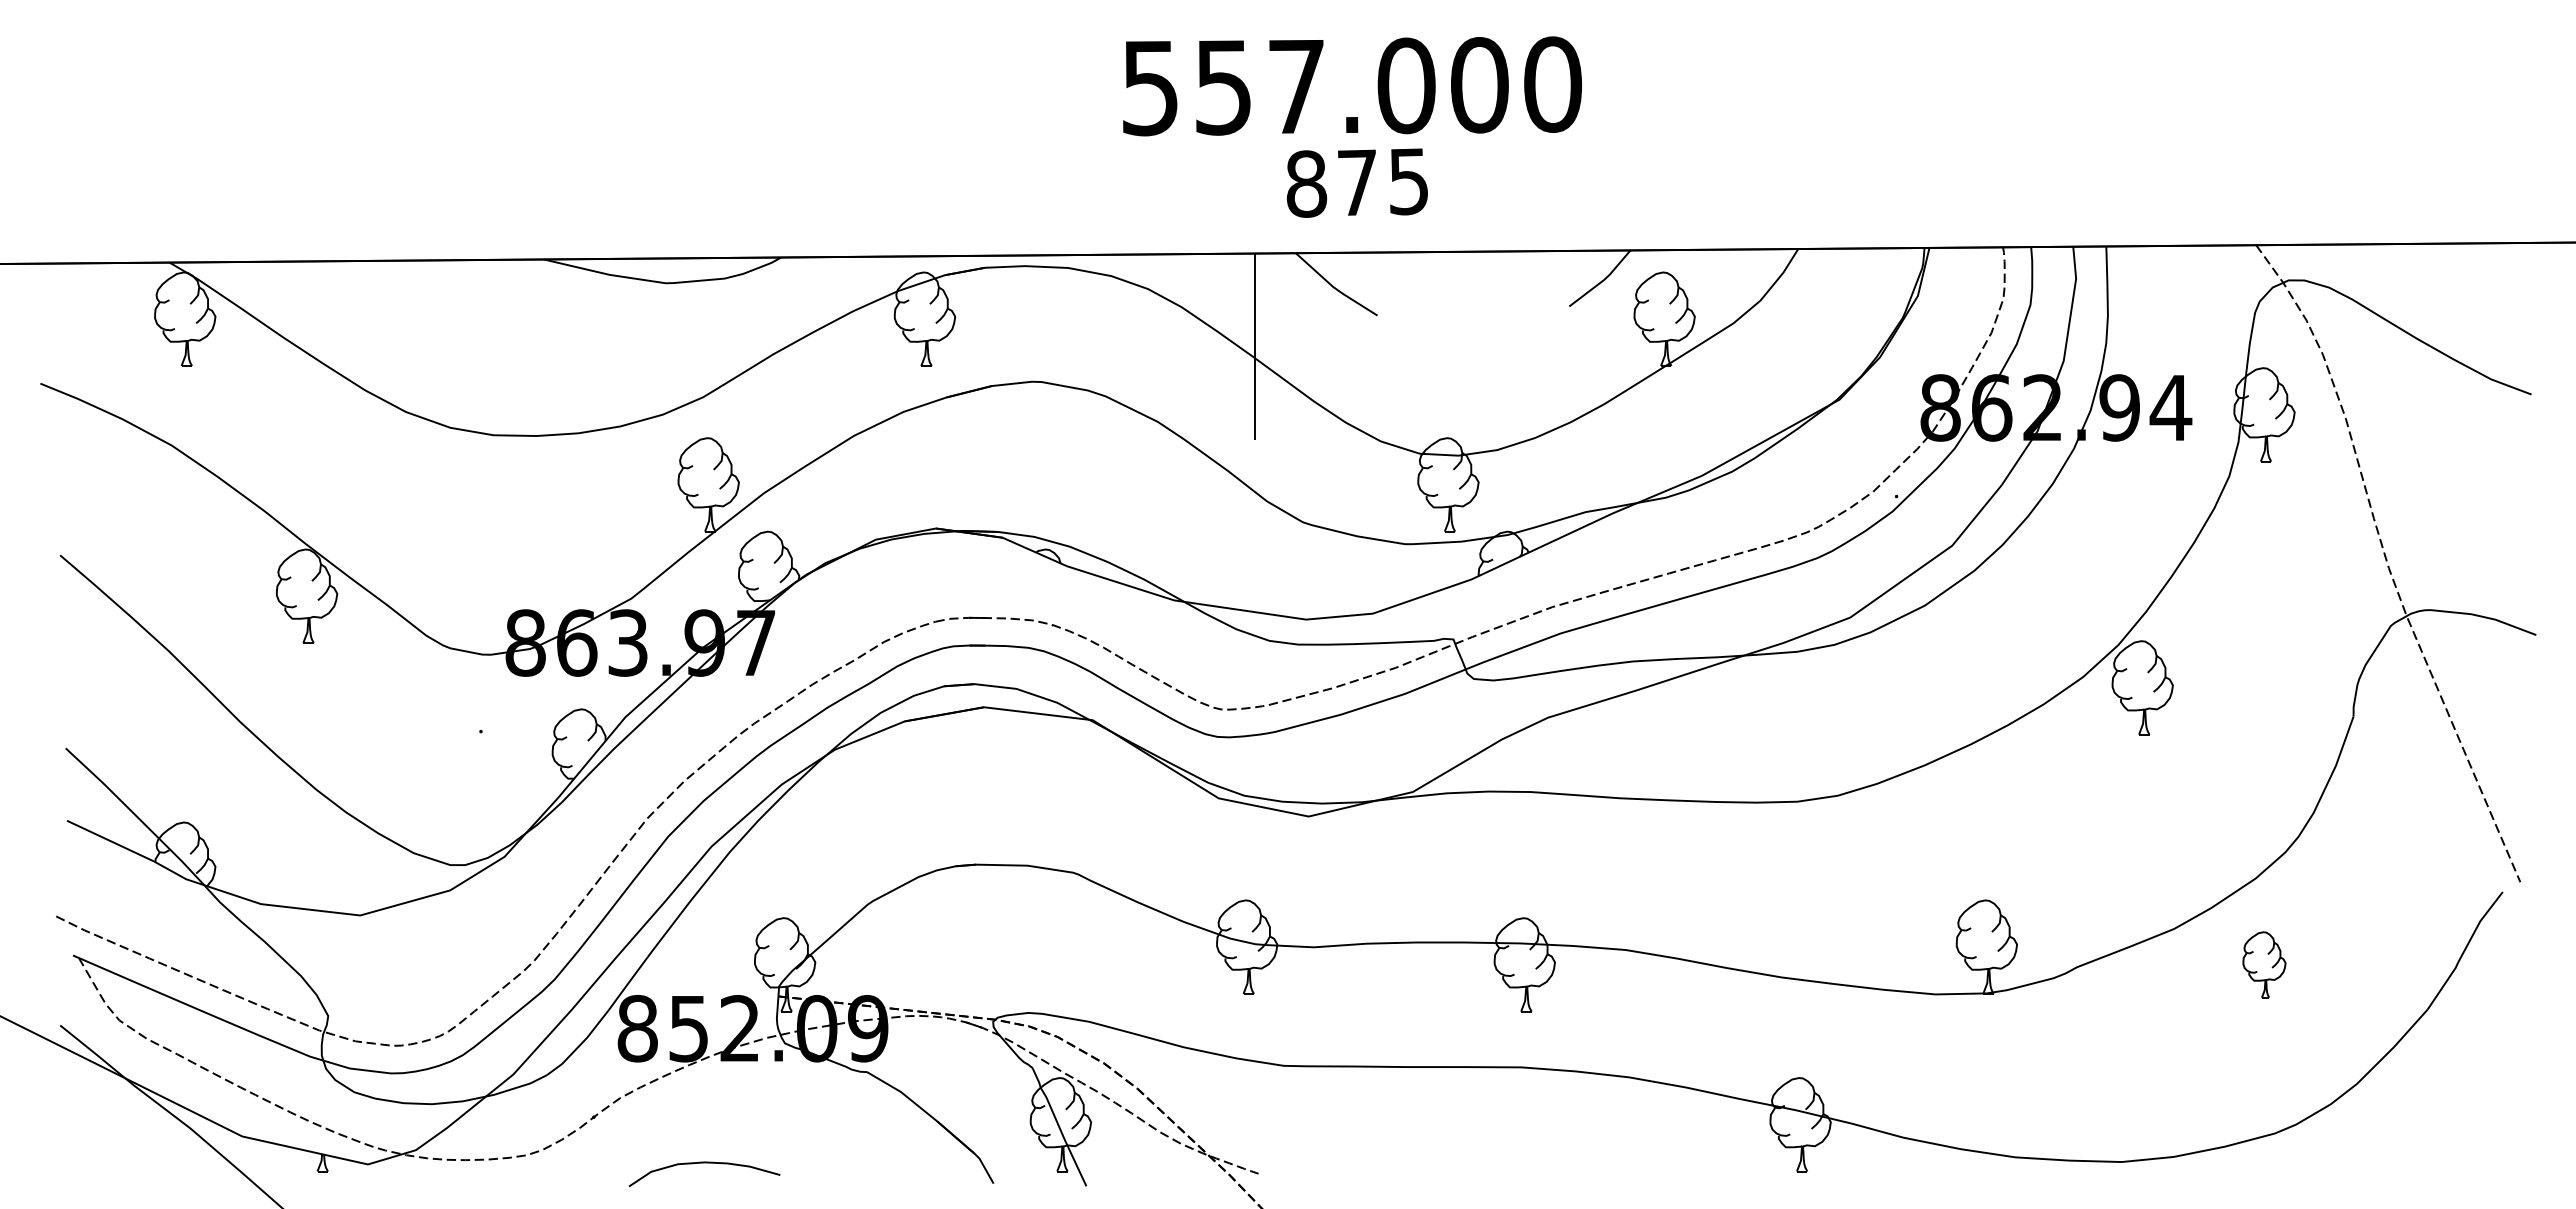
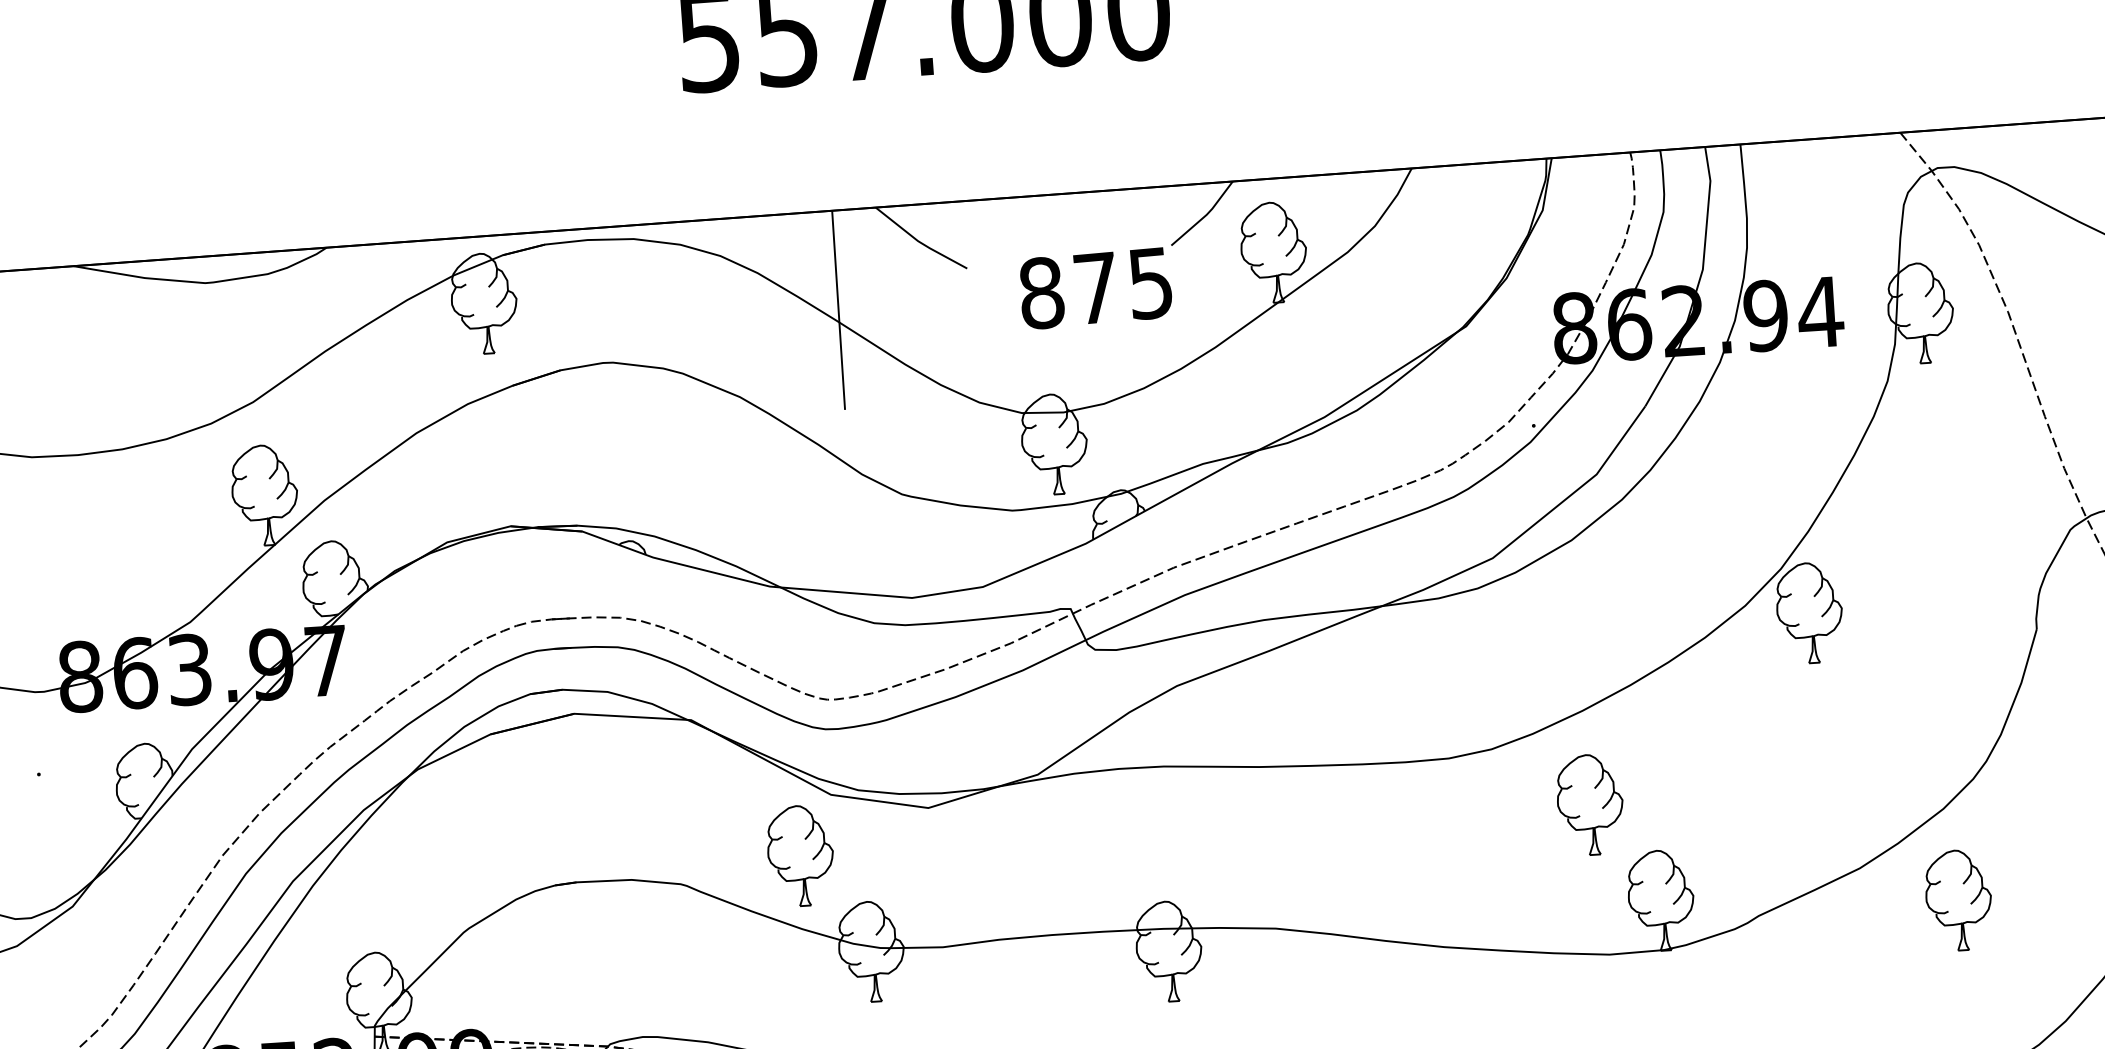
text: (1356, 182) -> (1094, 288), moved
part: (1186, 852) -> (800, 854), added
part: (1926, 853) -> (1590, 804), added
part: (2264, 964) -> (1958, 899), size x1.43

